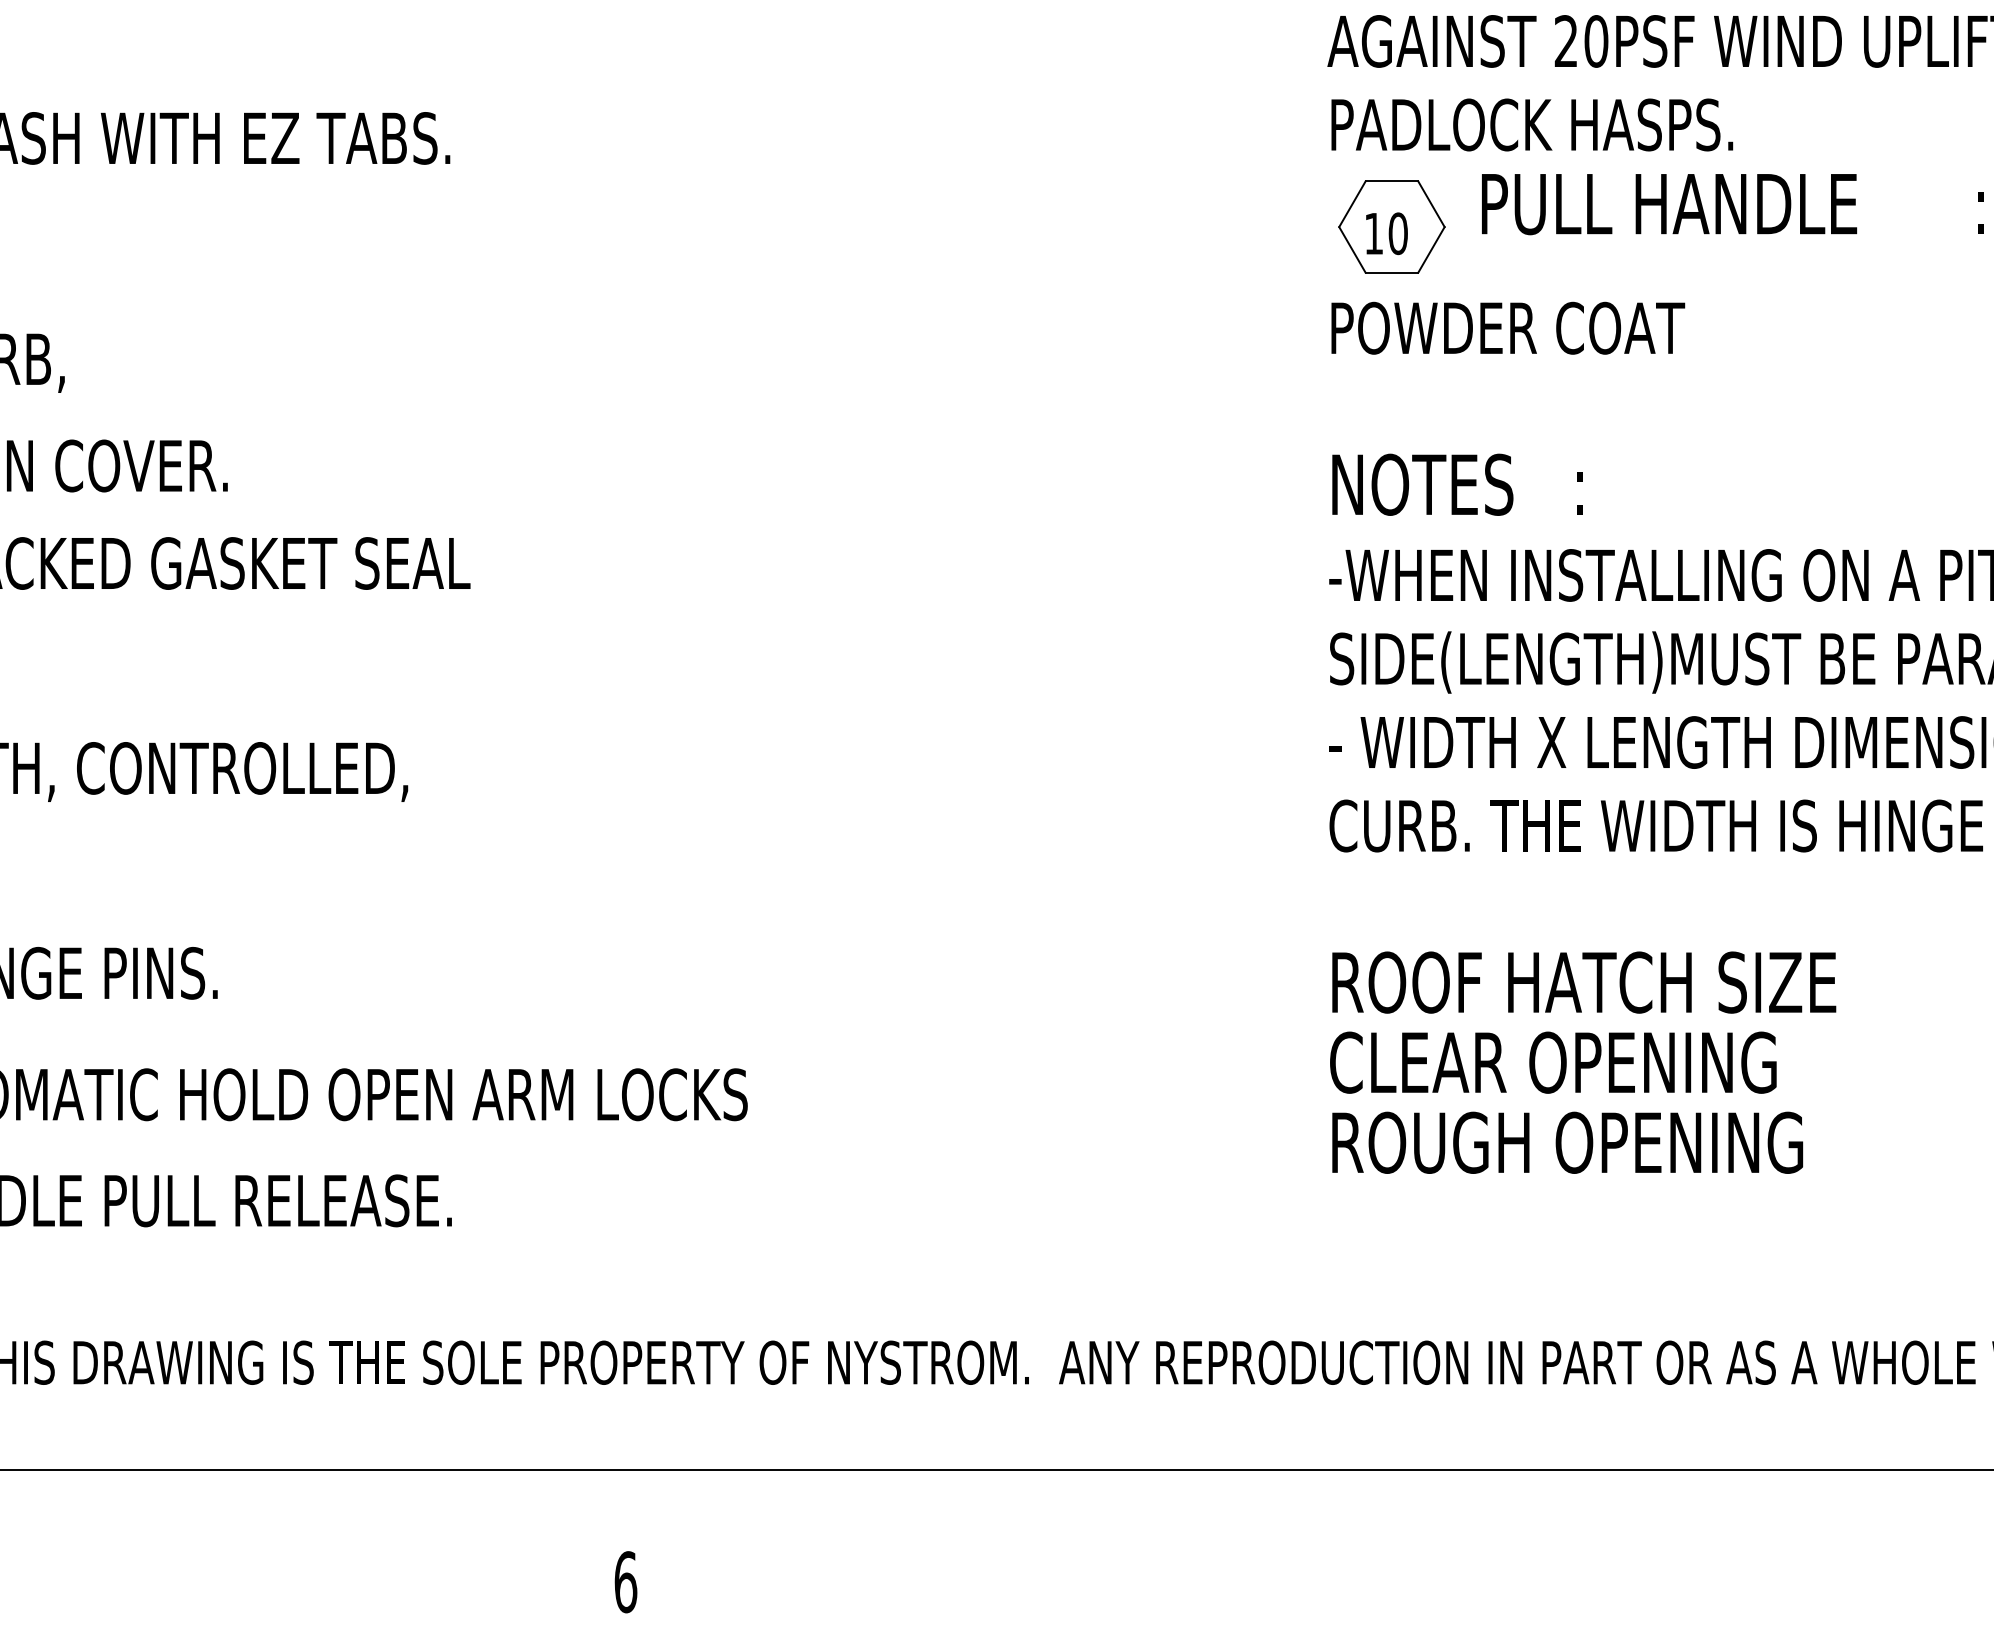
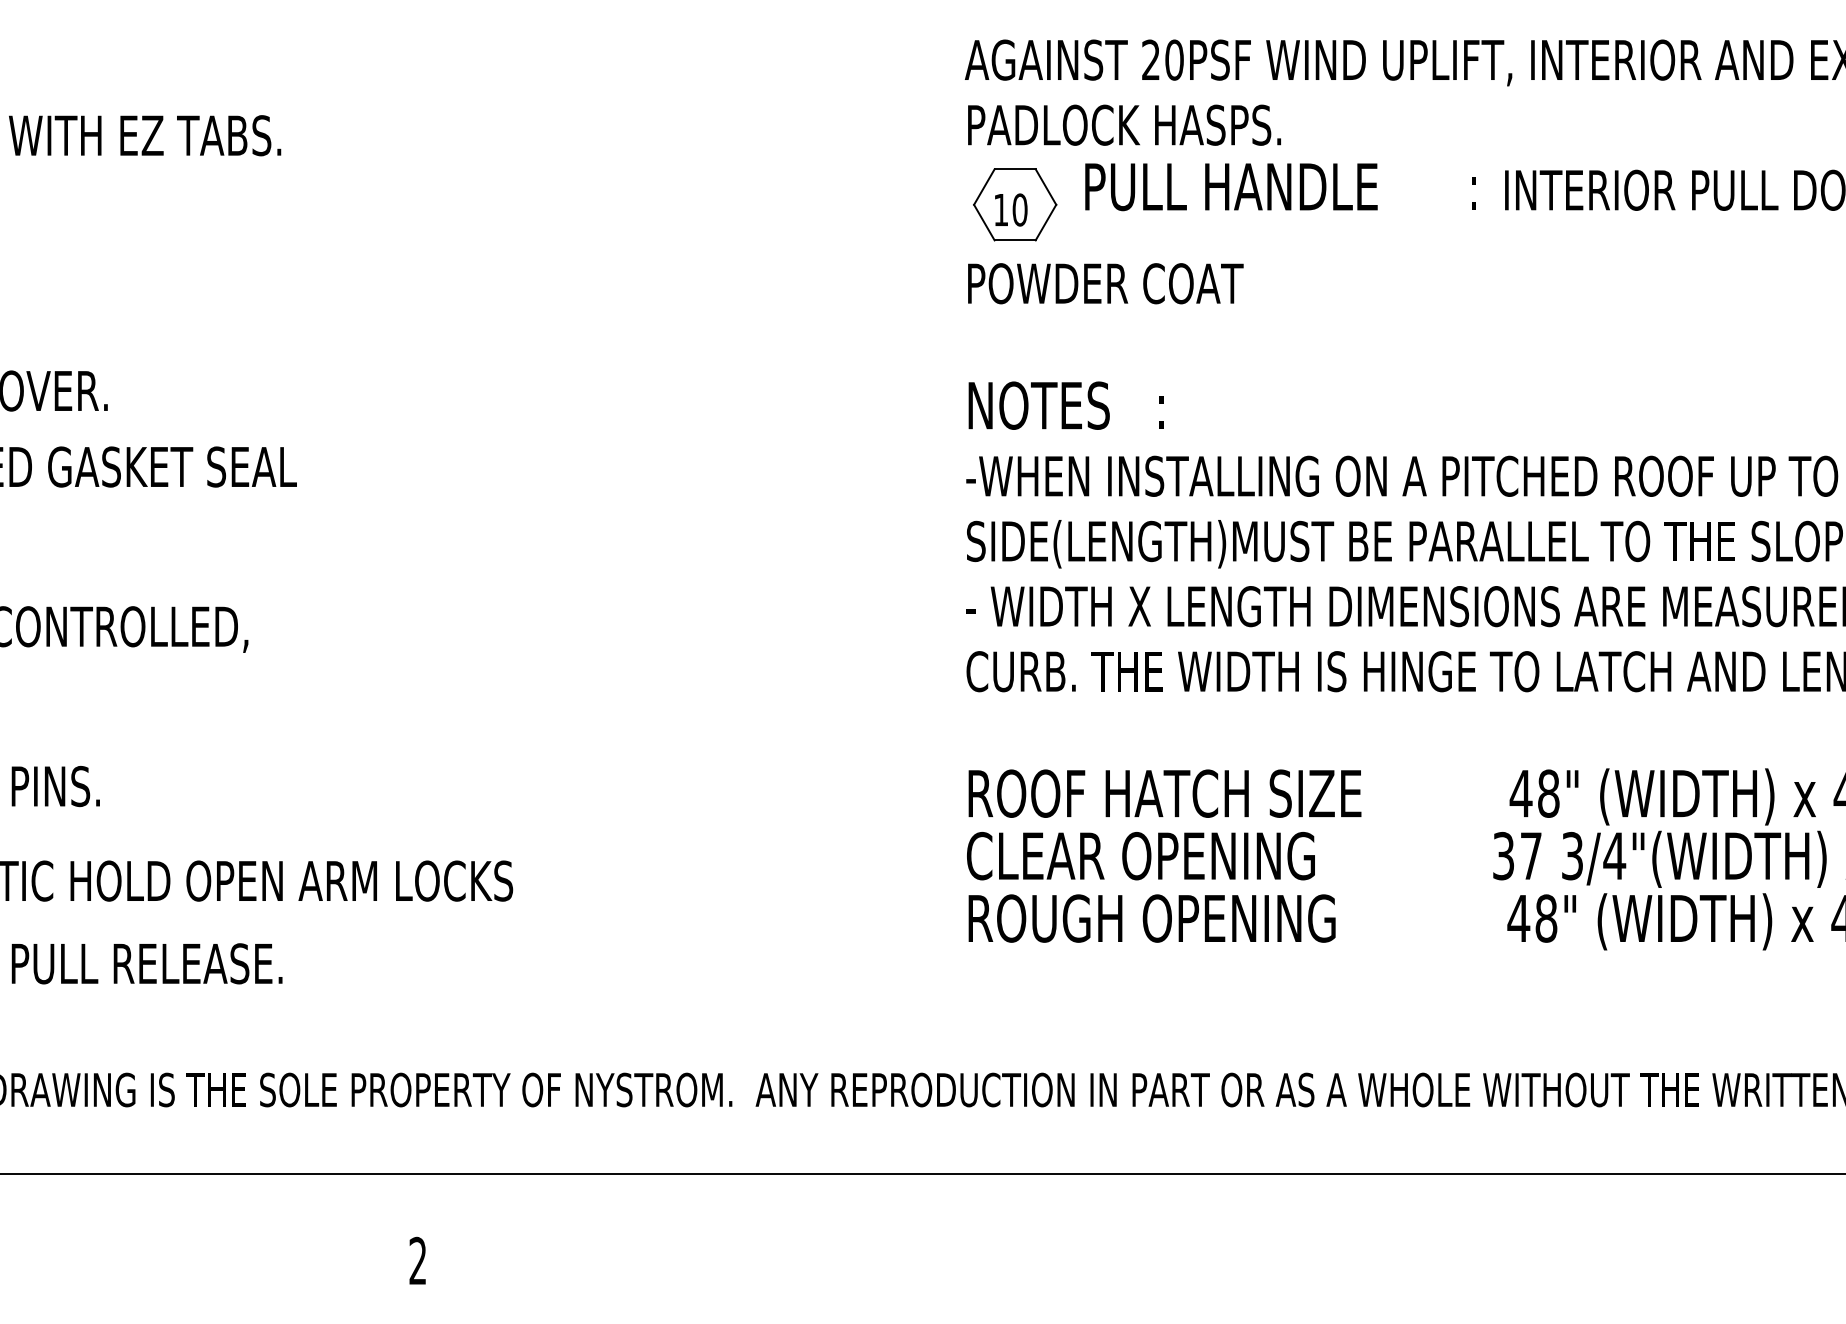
text: (625, 1581) -> (417, 1260), 6 -> 2

